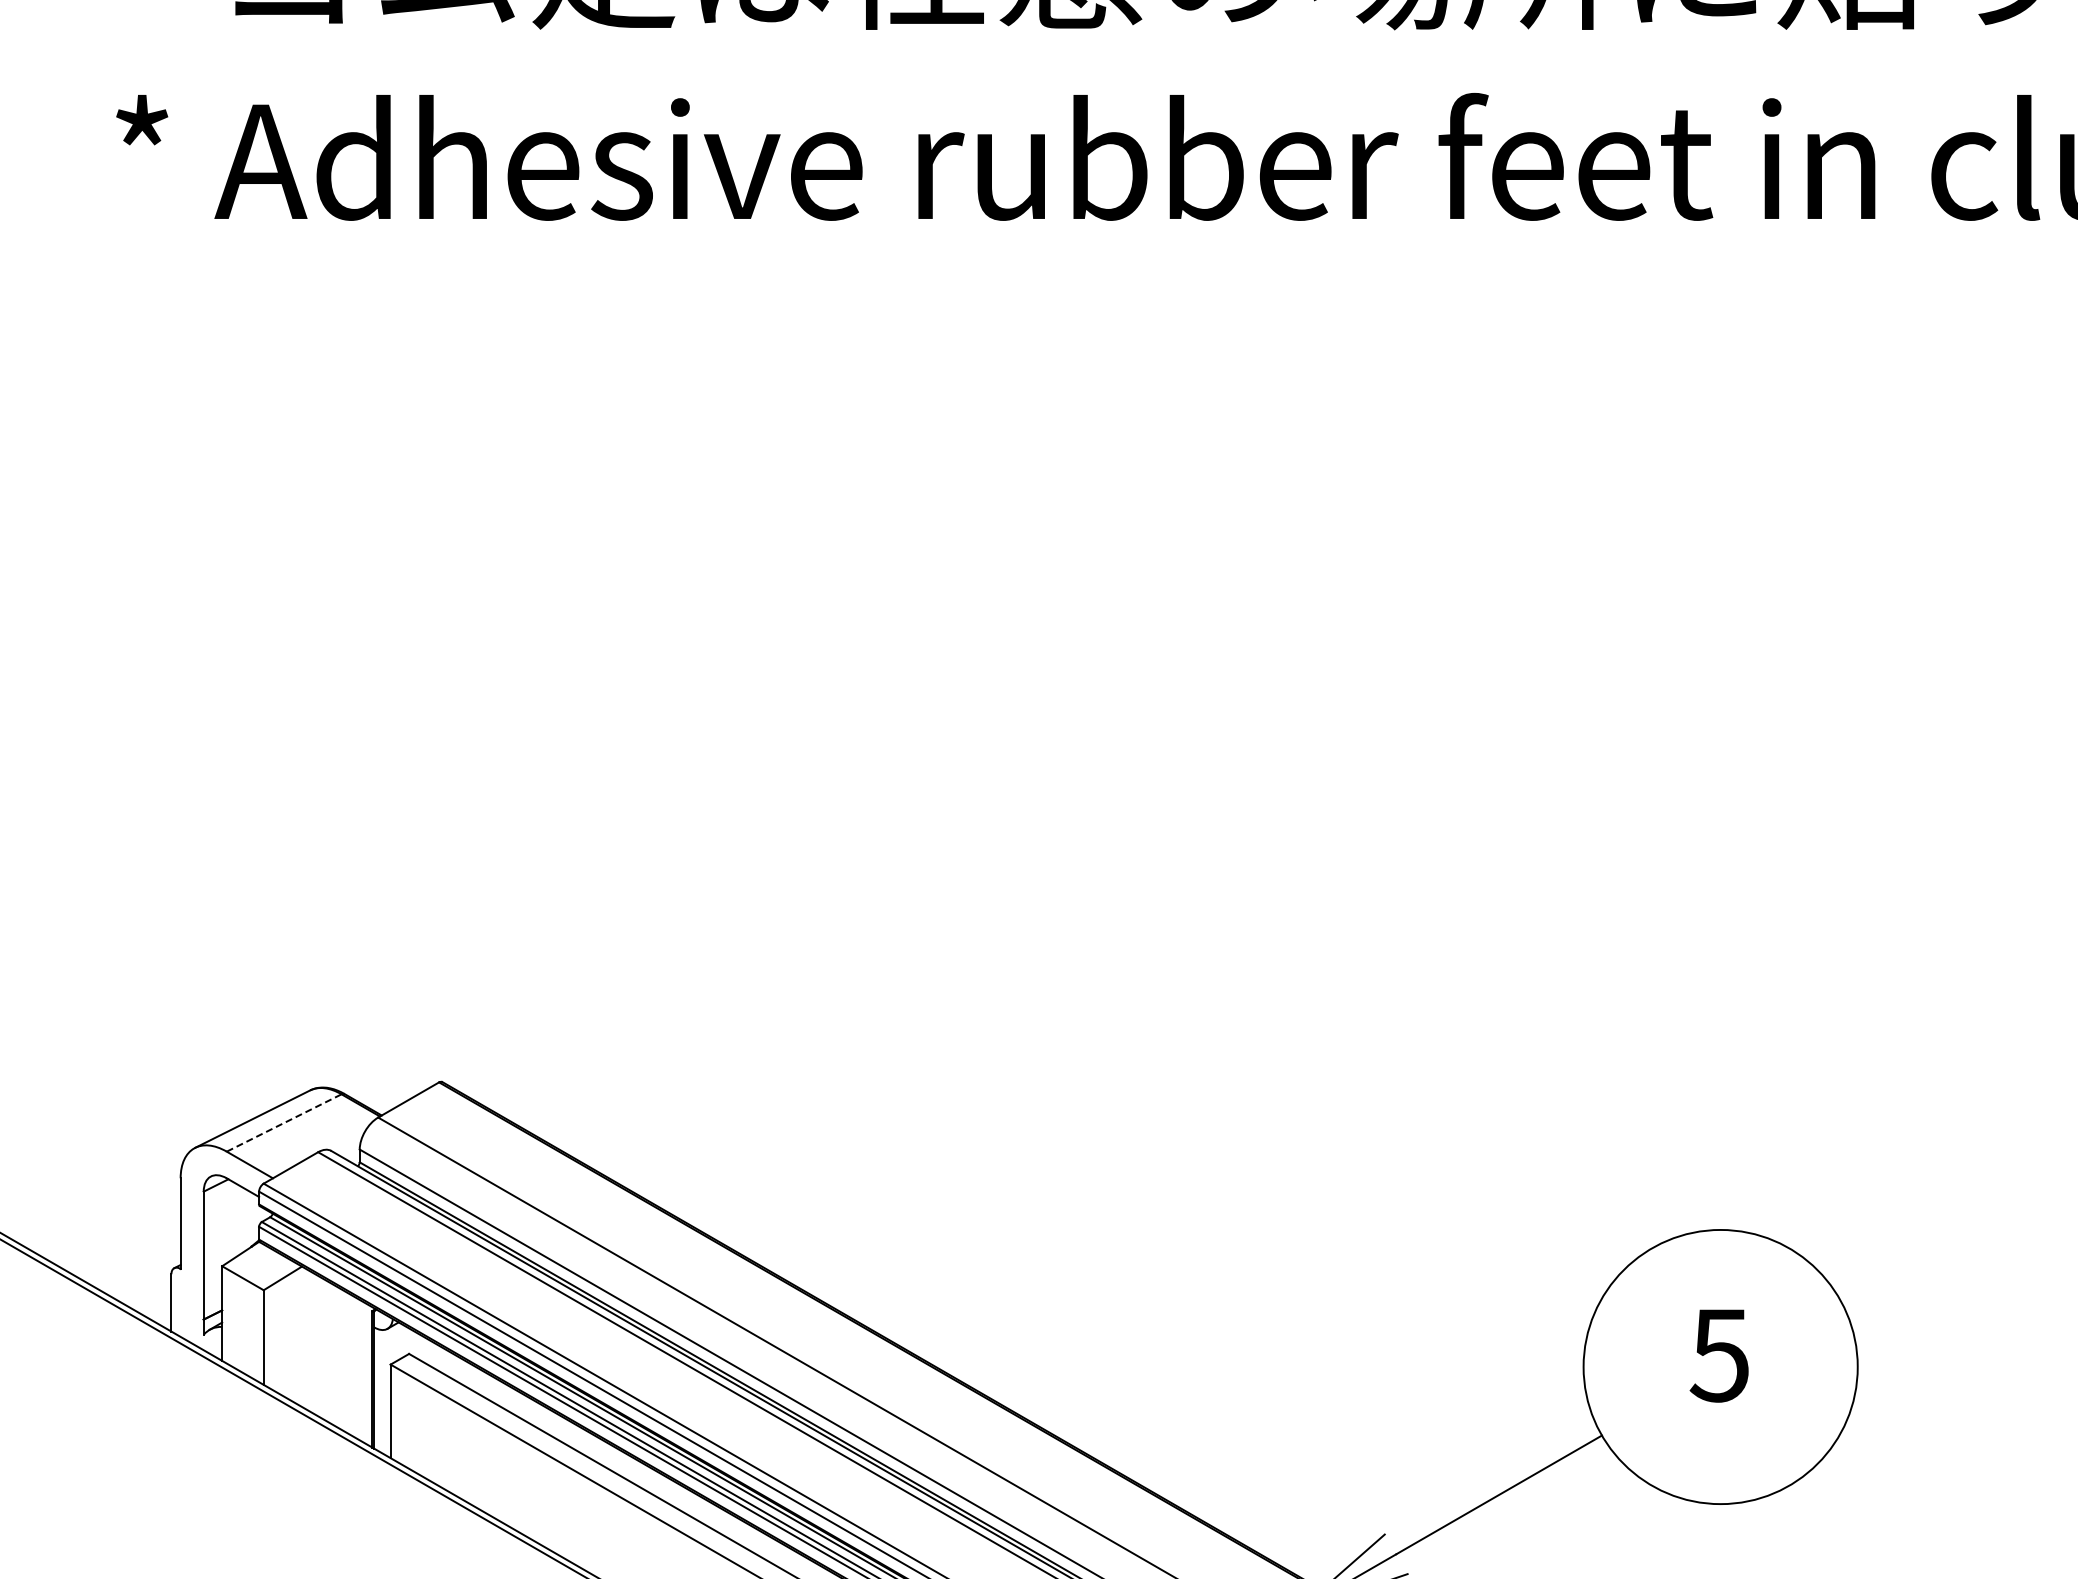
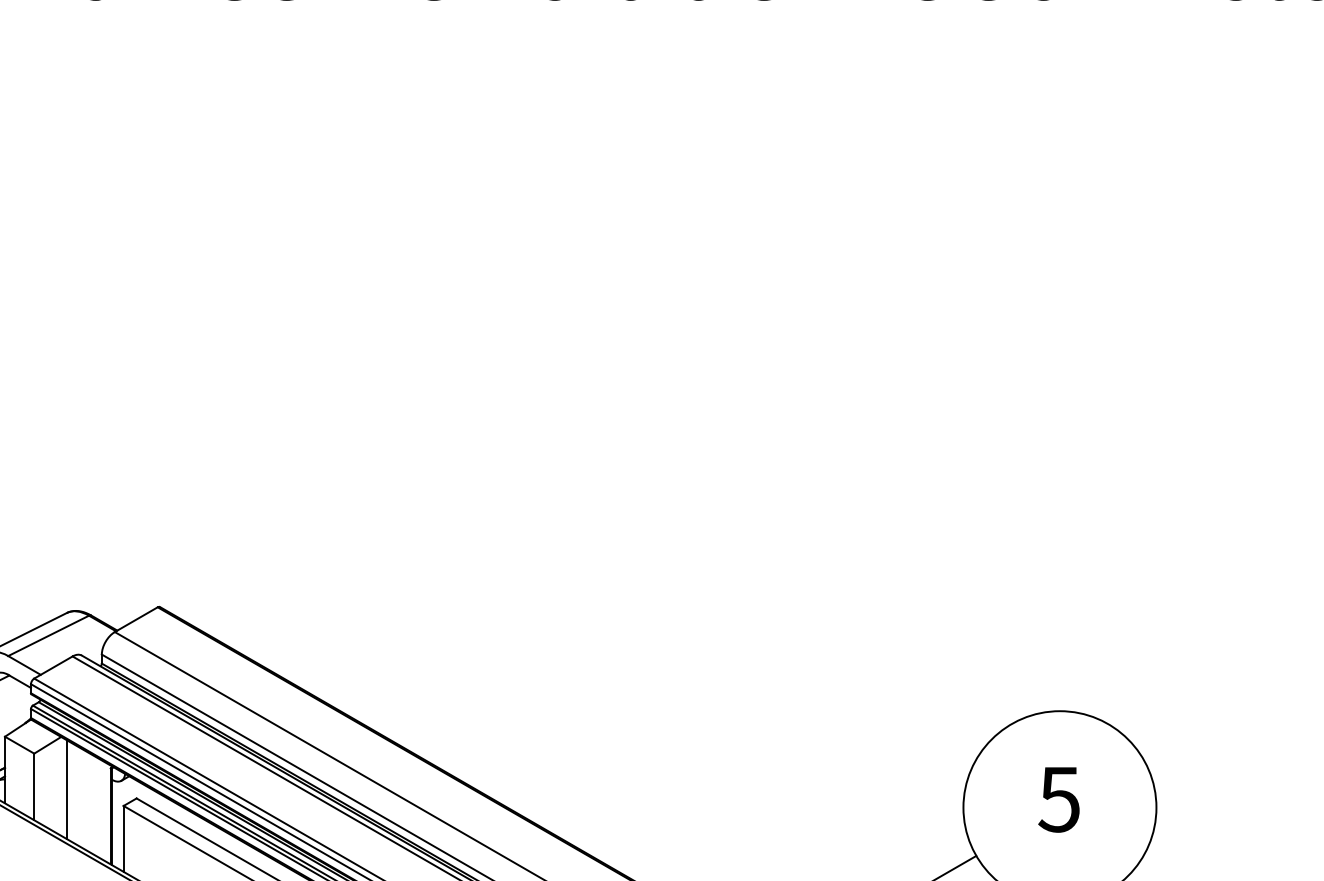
line: (284, 1122) -> (48, 635), dashed -> solid
line: (309, 1341) -> (66, 789), added

